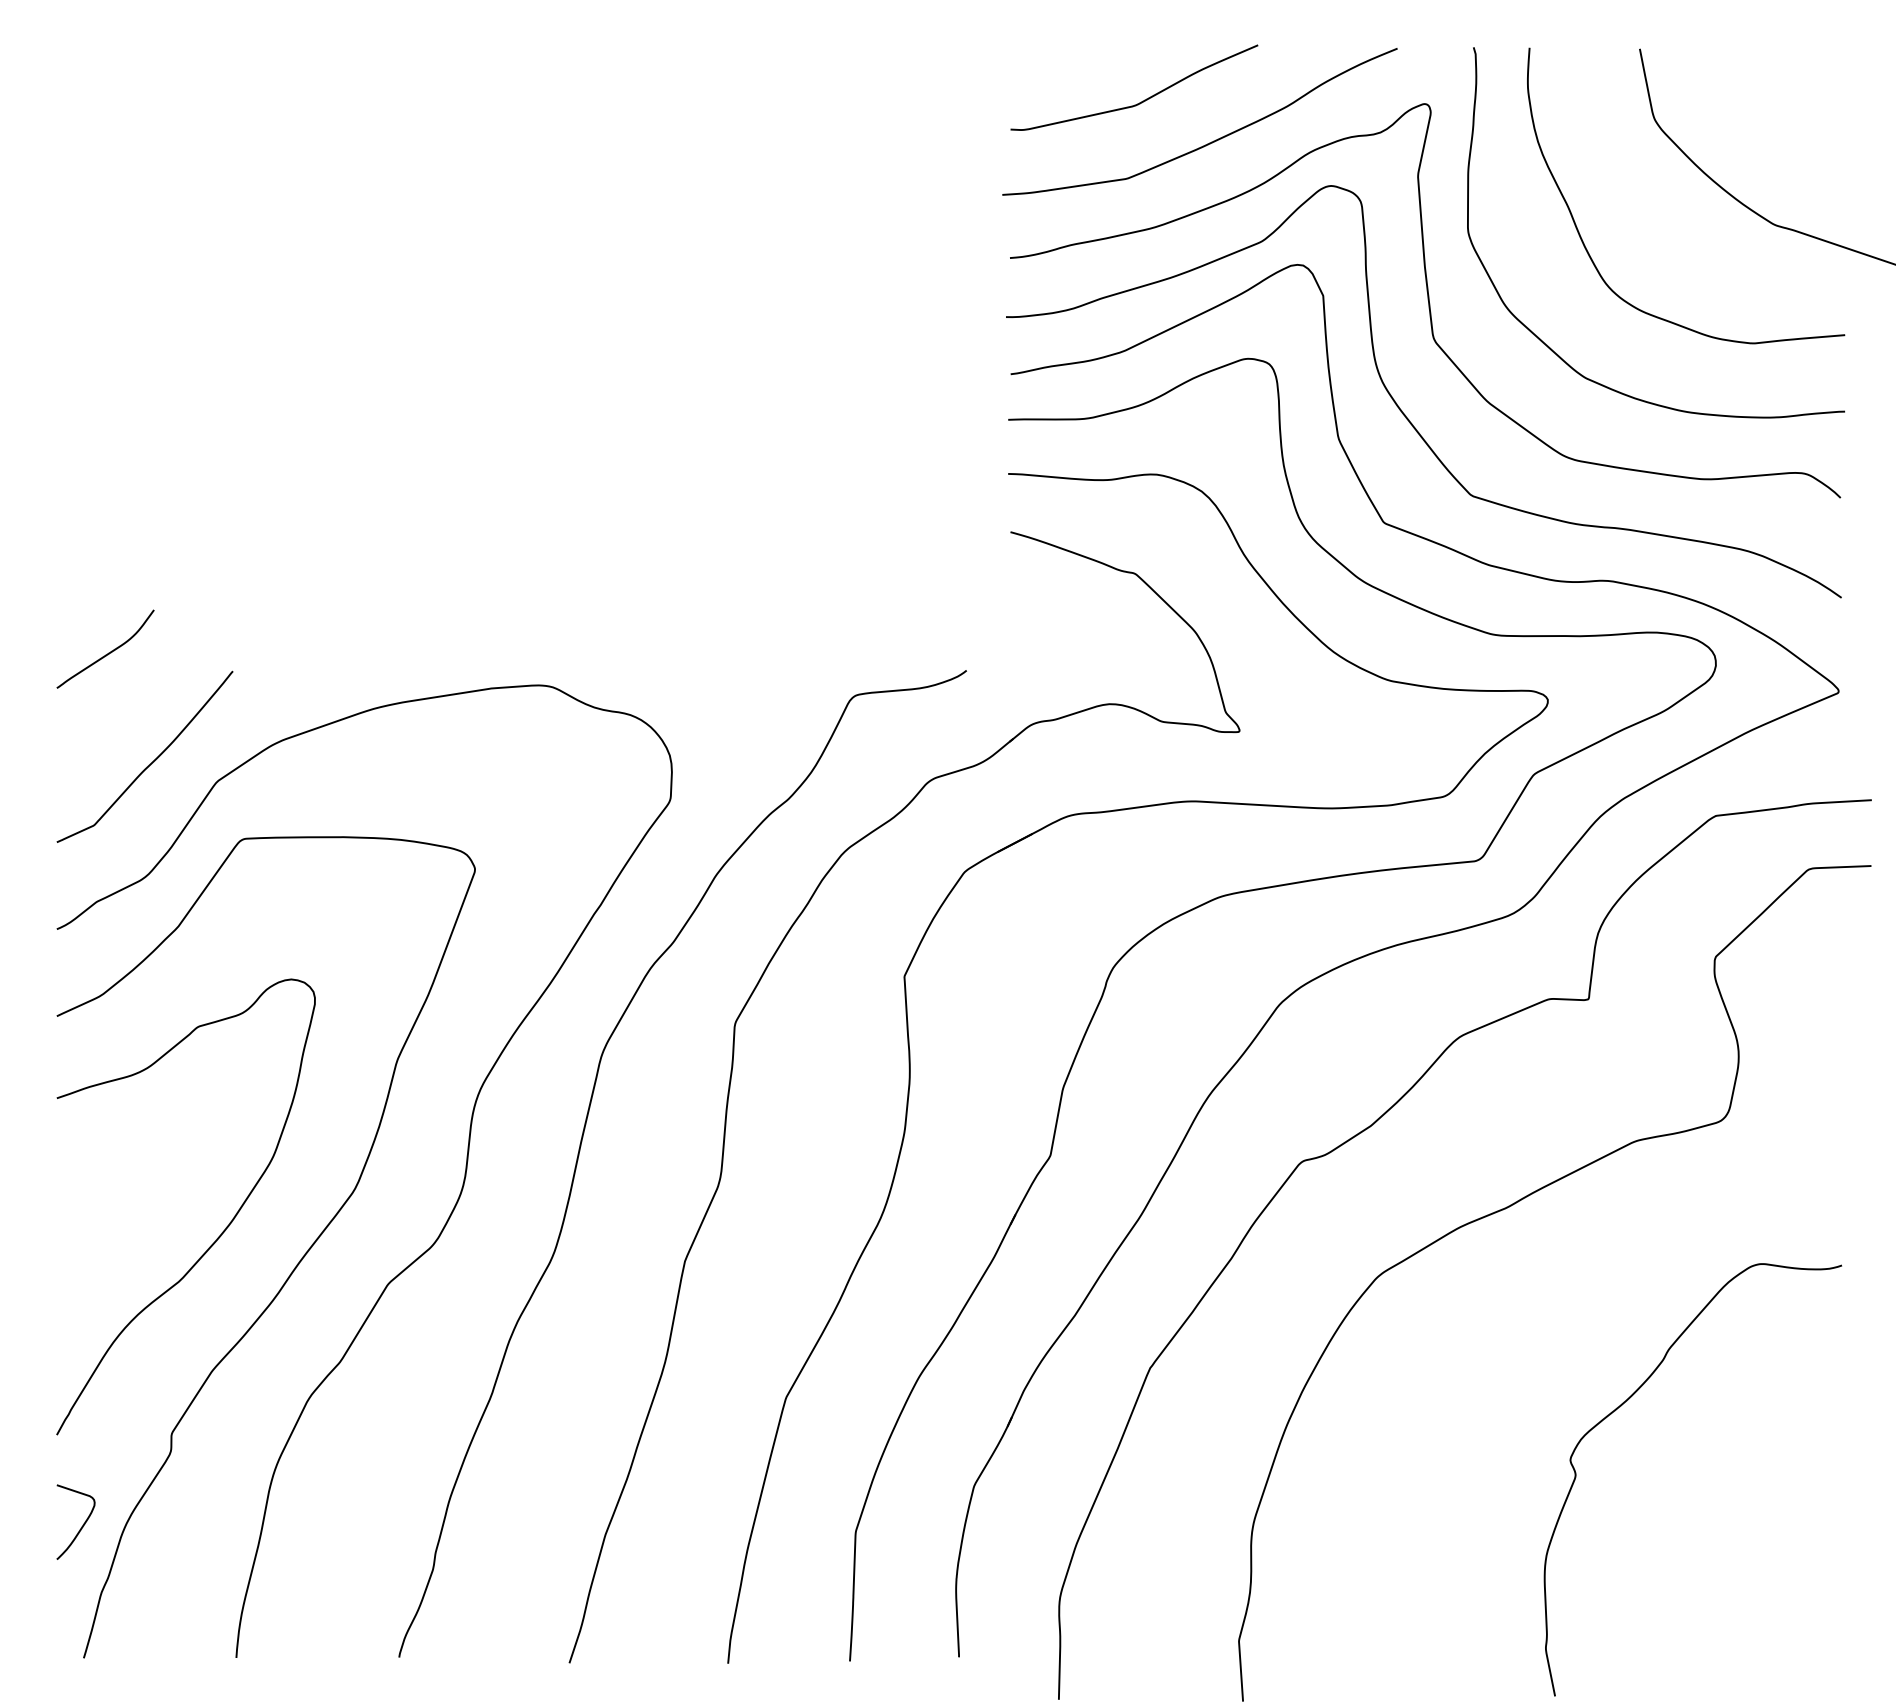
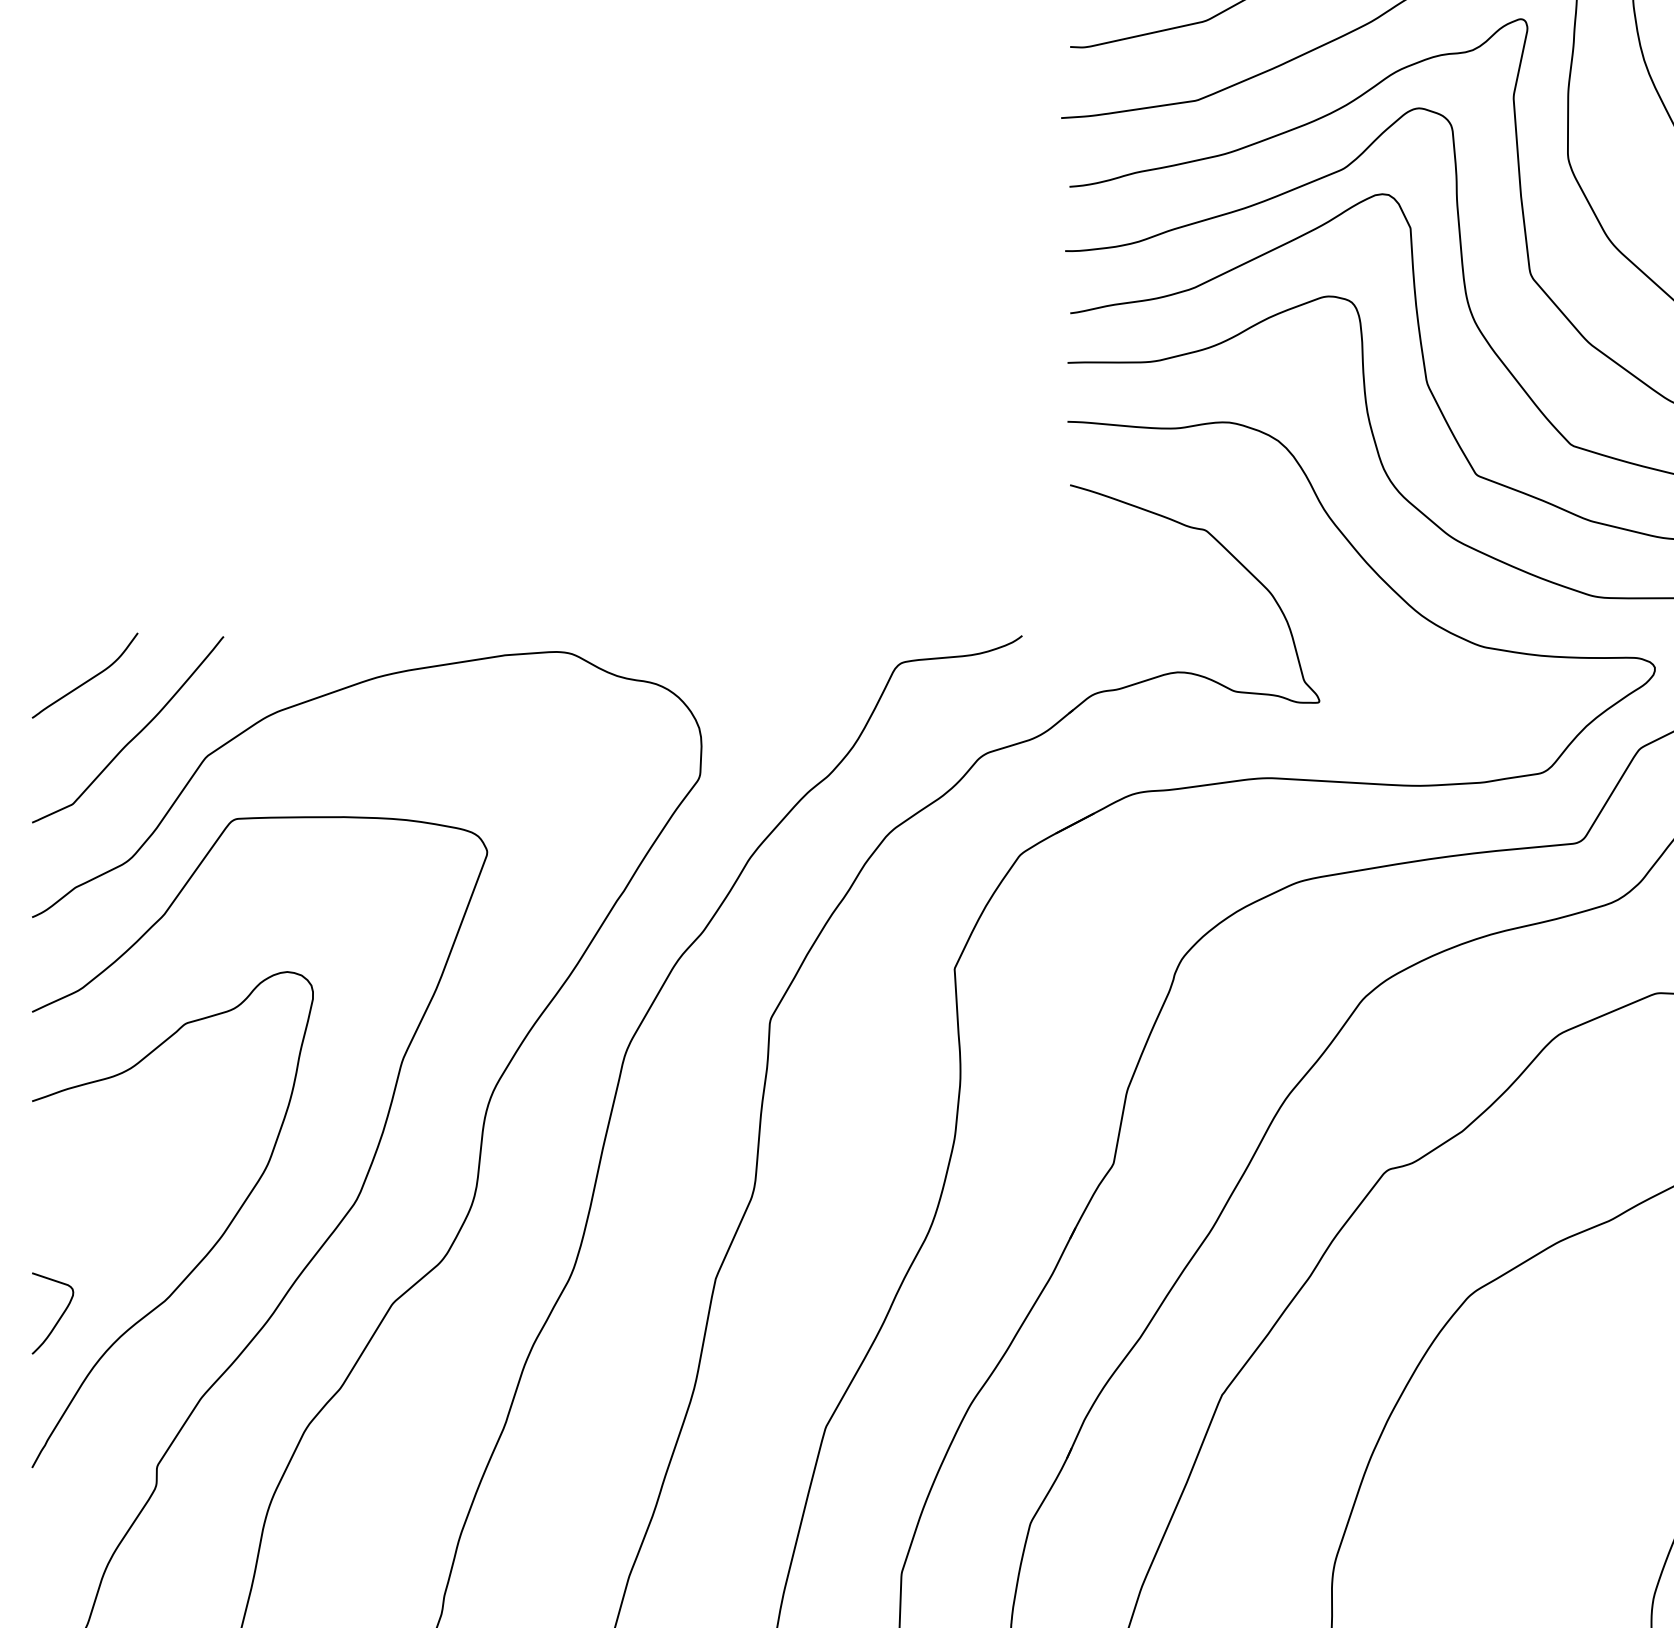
curve: (108, 652) -> (88, 679), moved
curve: (81, 1526) -> (58, 1318), moved

